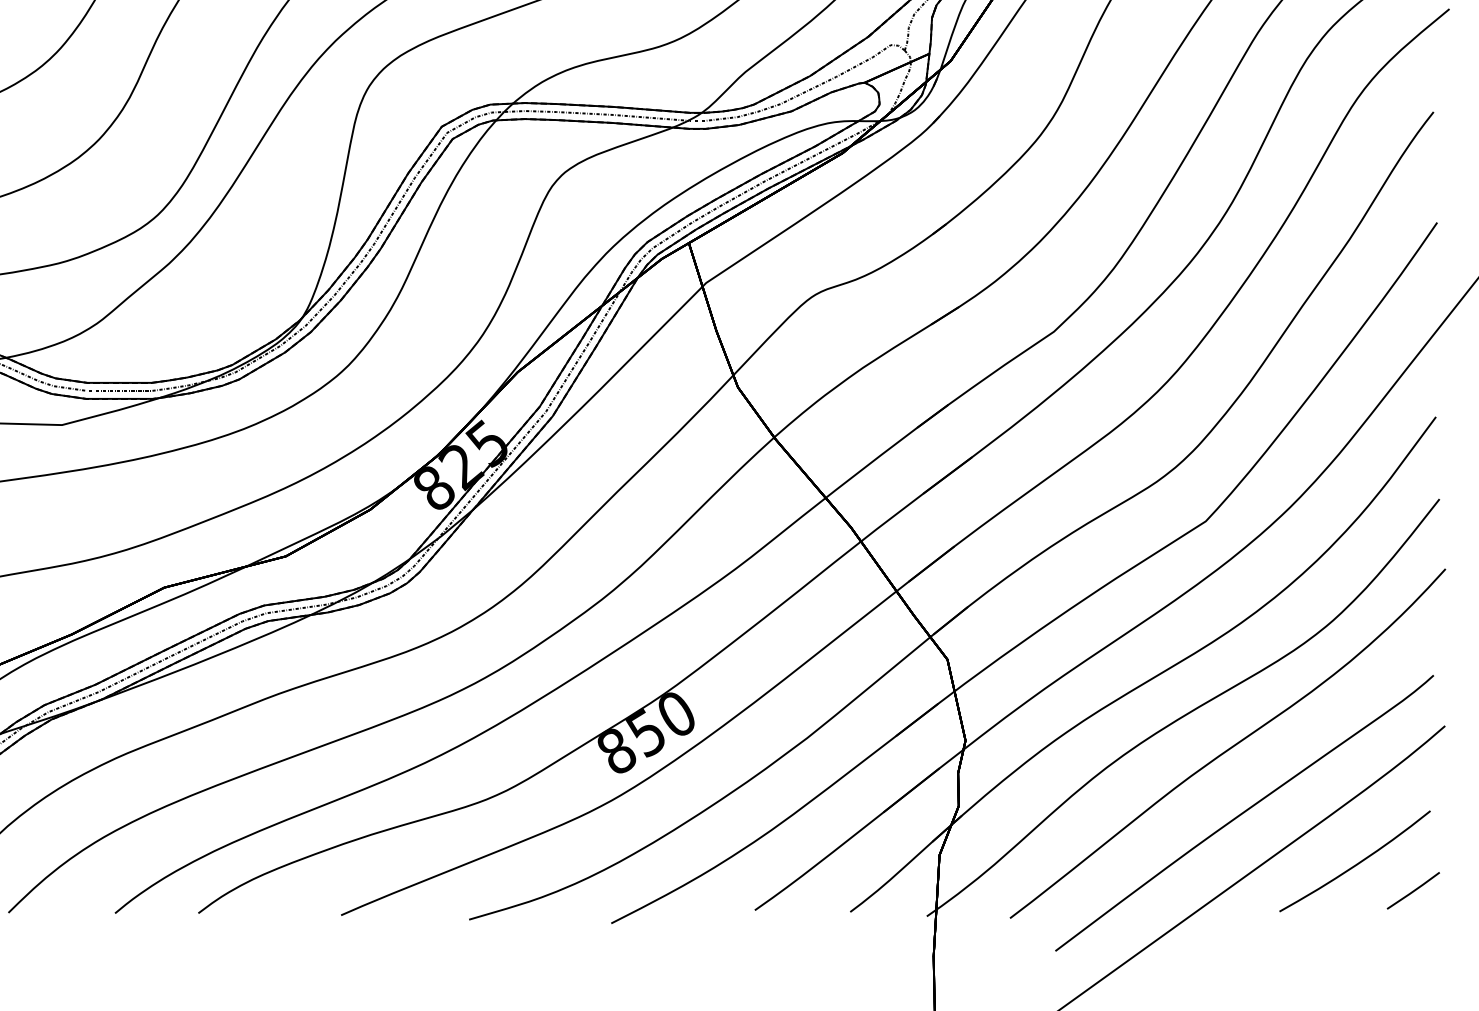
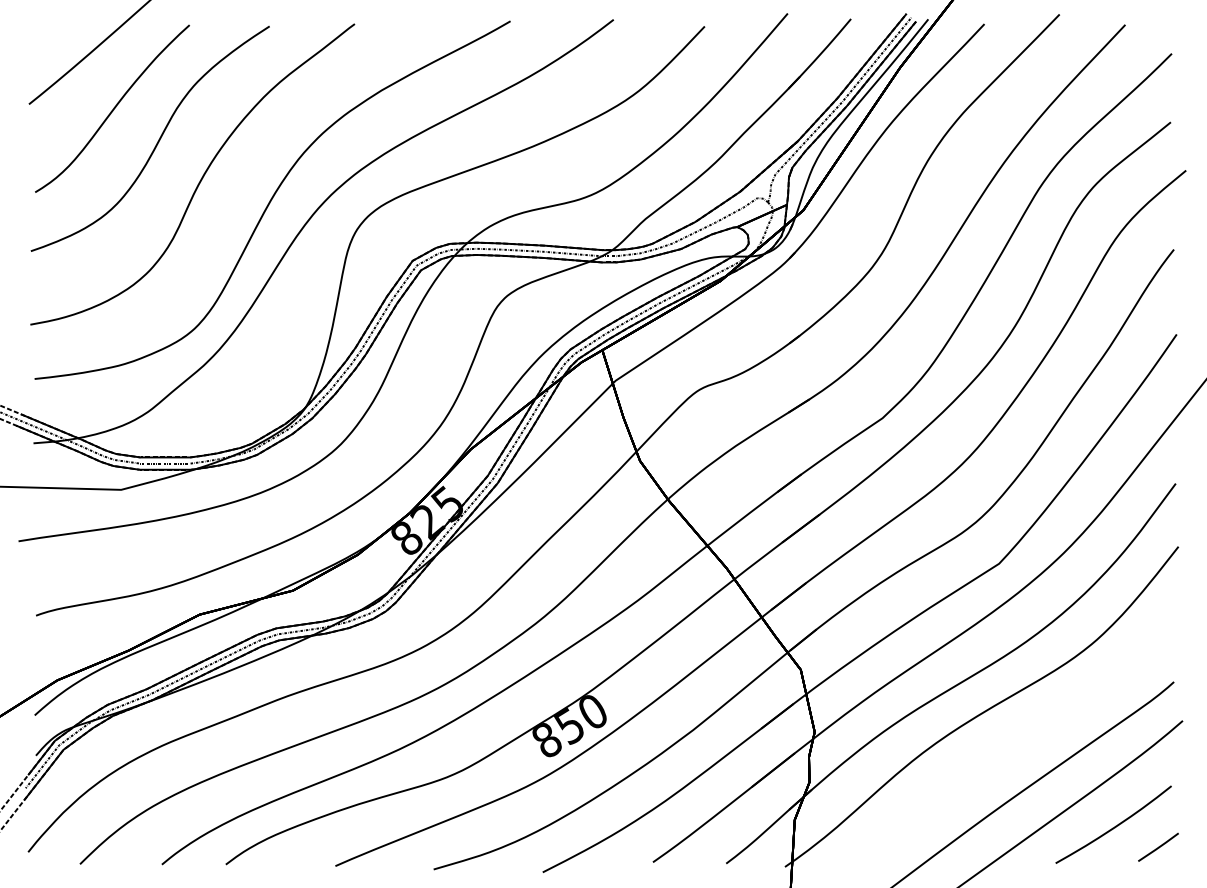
curve: (1228, 747) -> (1016, 737), removed

